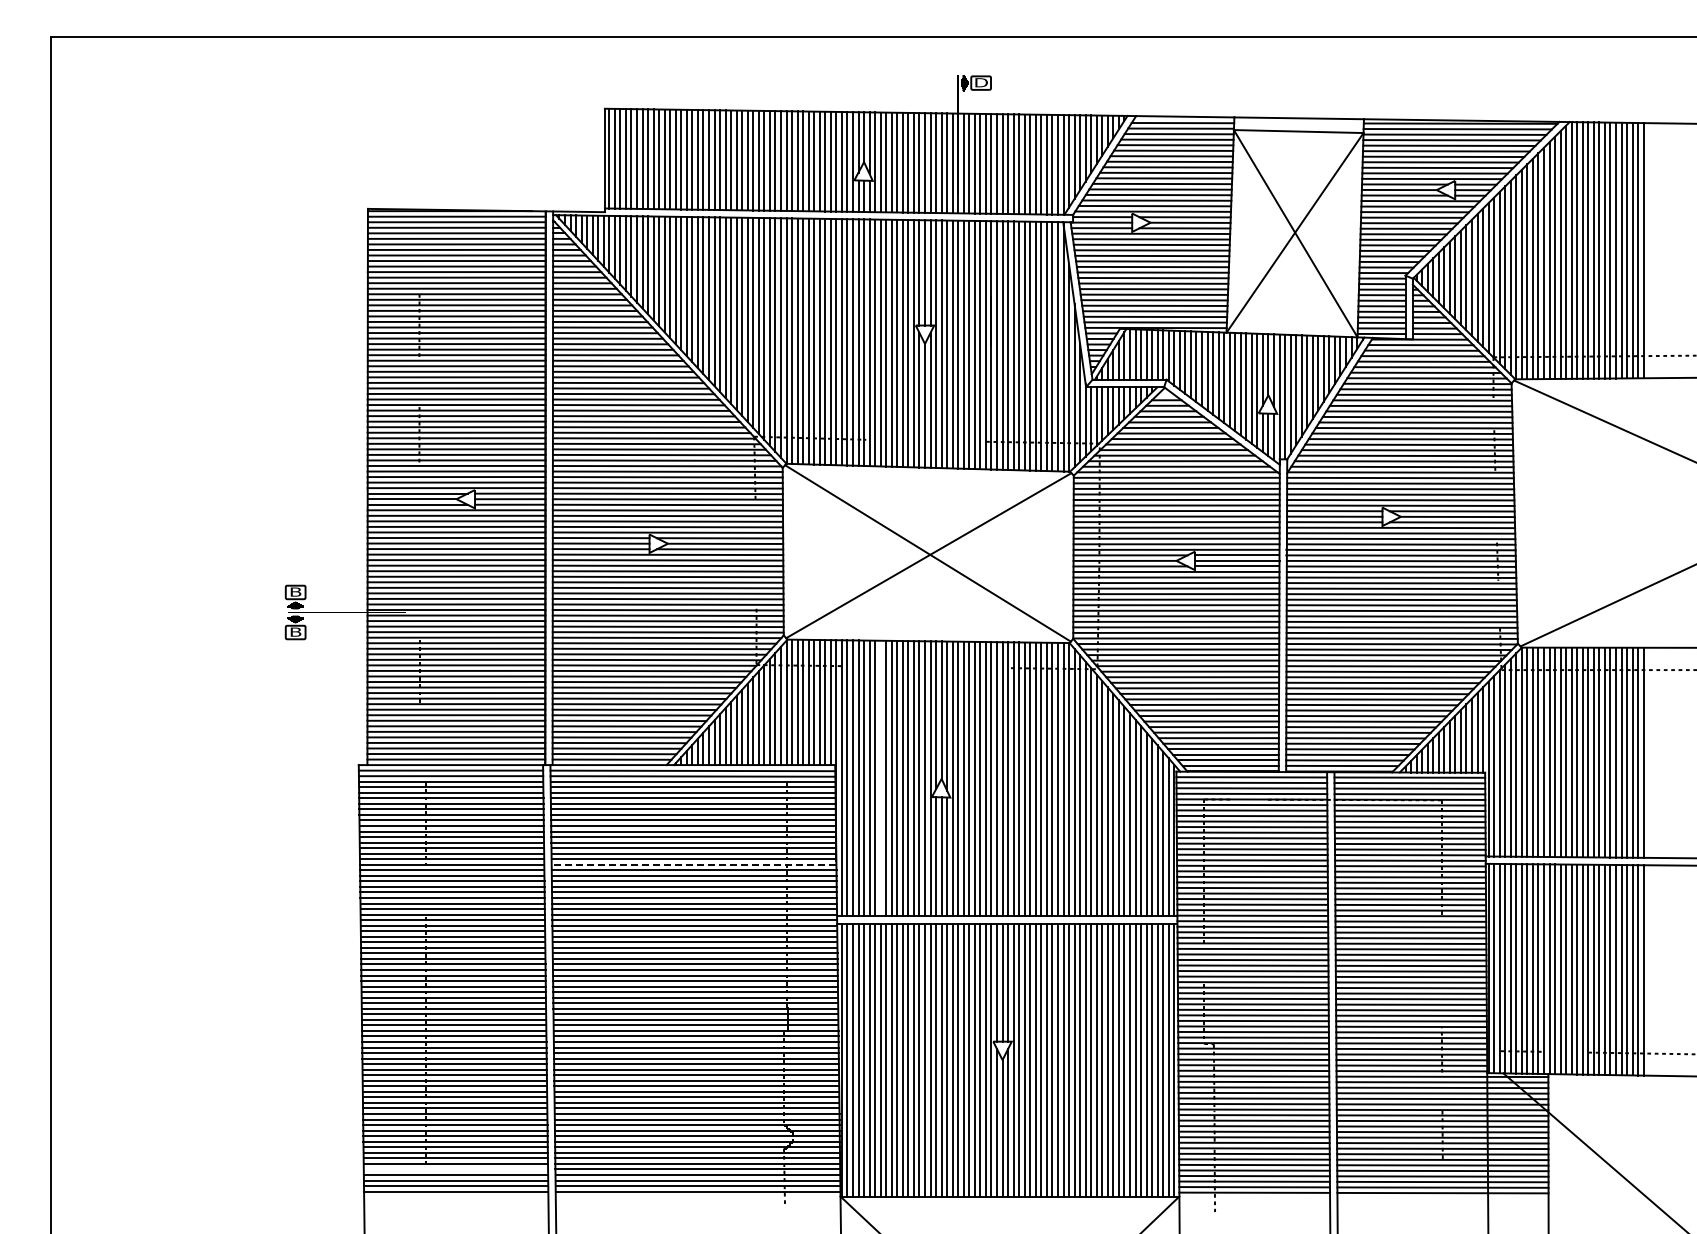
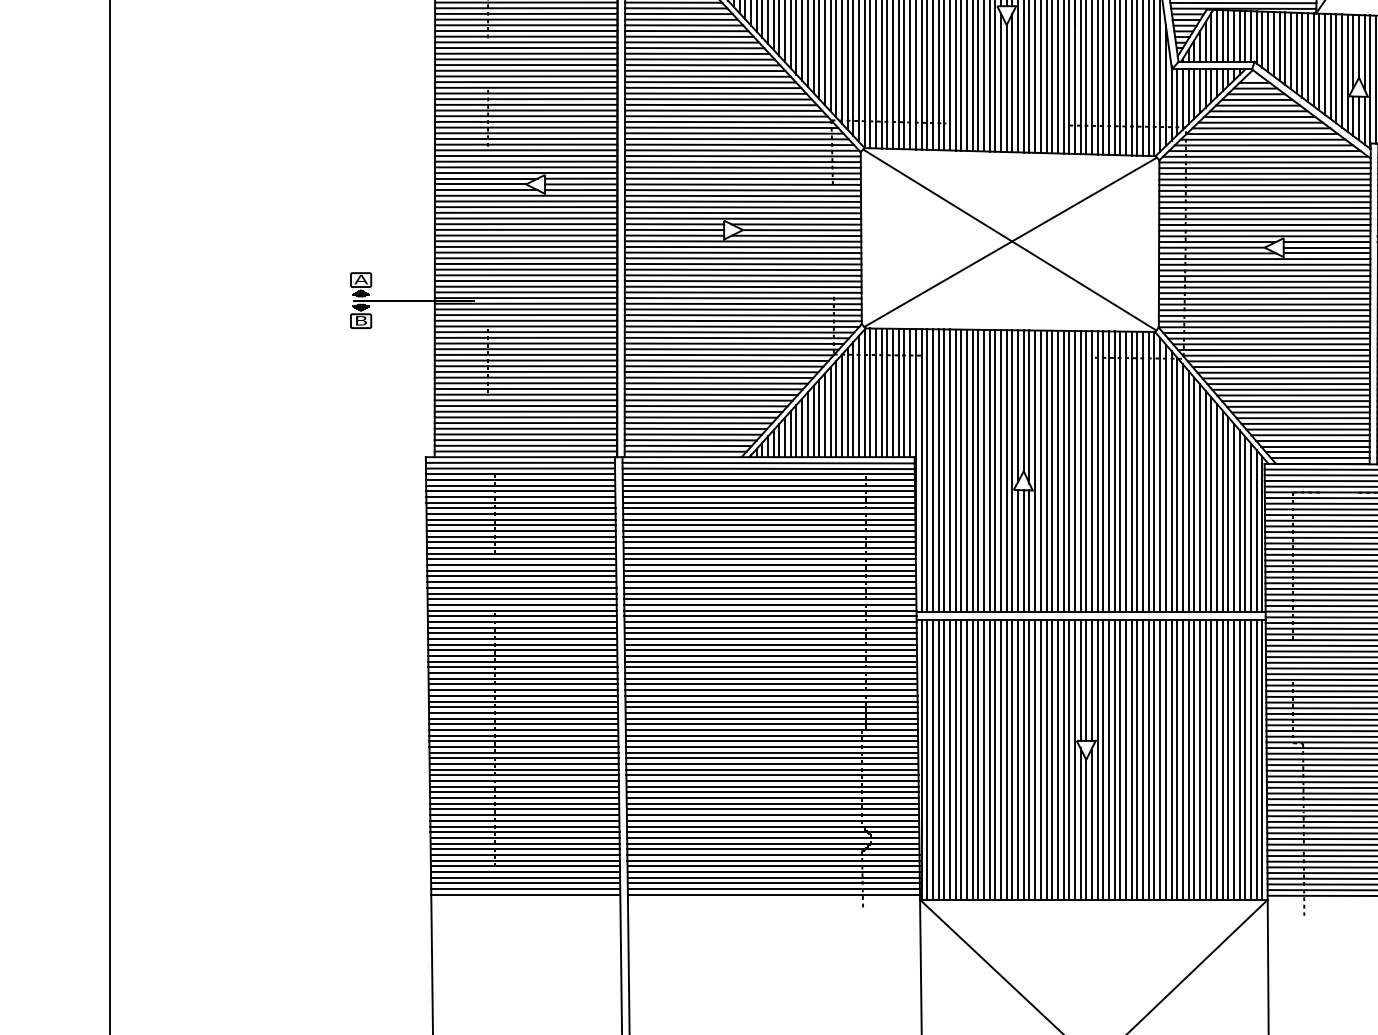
text: (295, 591) -> (360, 279), B -> A
line: (880, 778) -> (961, 470), added
line: (693, 864) -> (769, 559), dashed -> solid
line: (455, 1169) -> (525, 872), added

